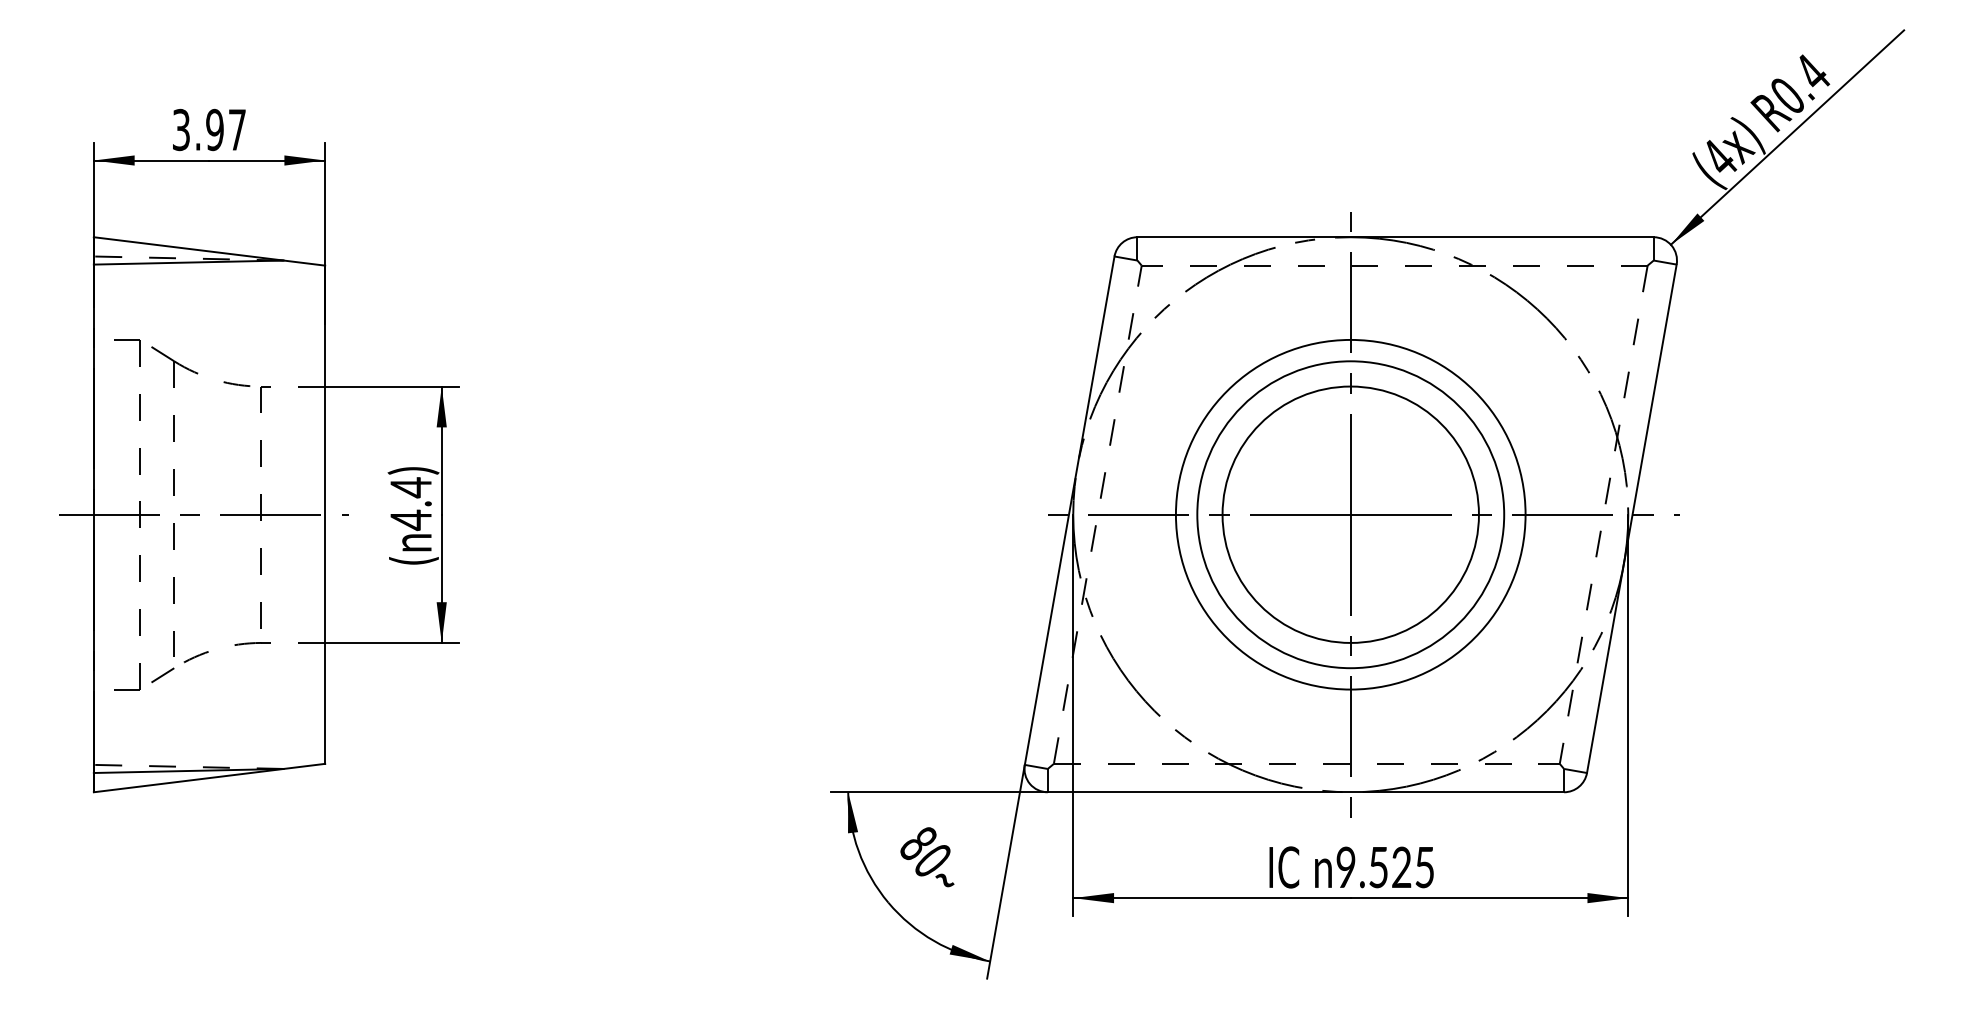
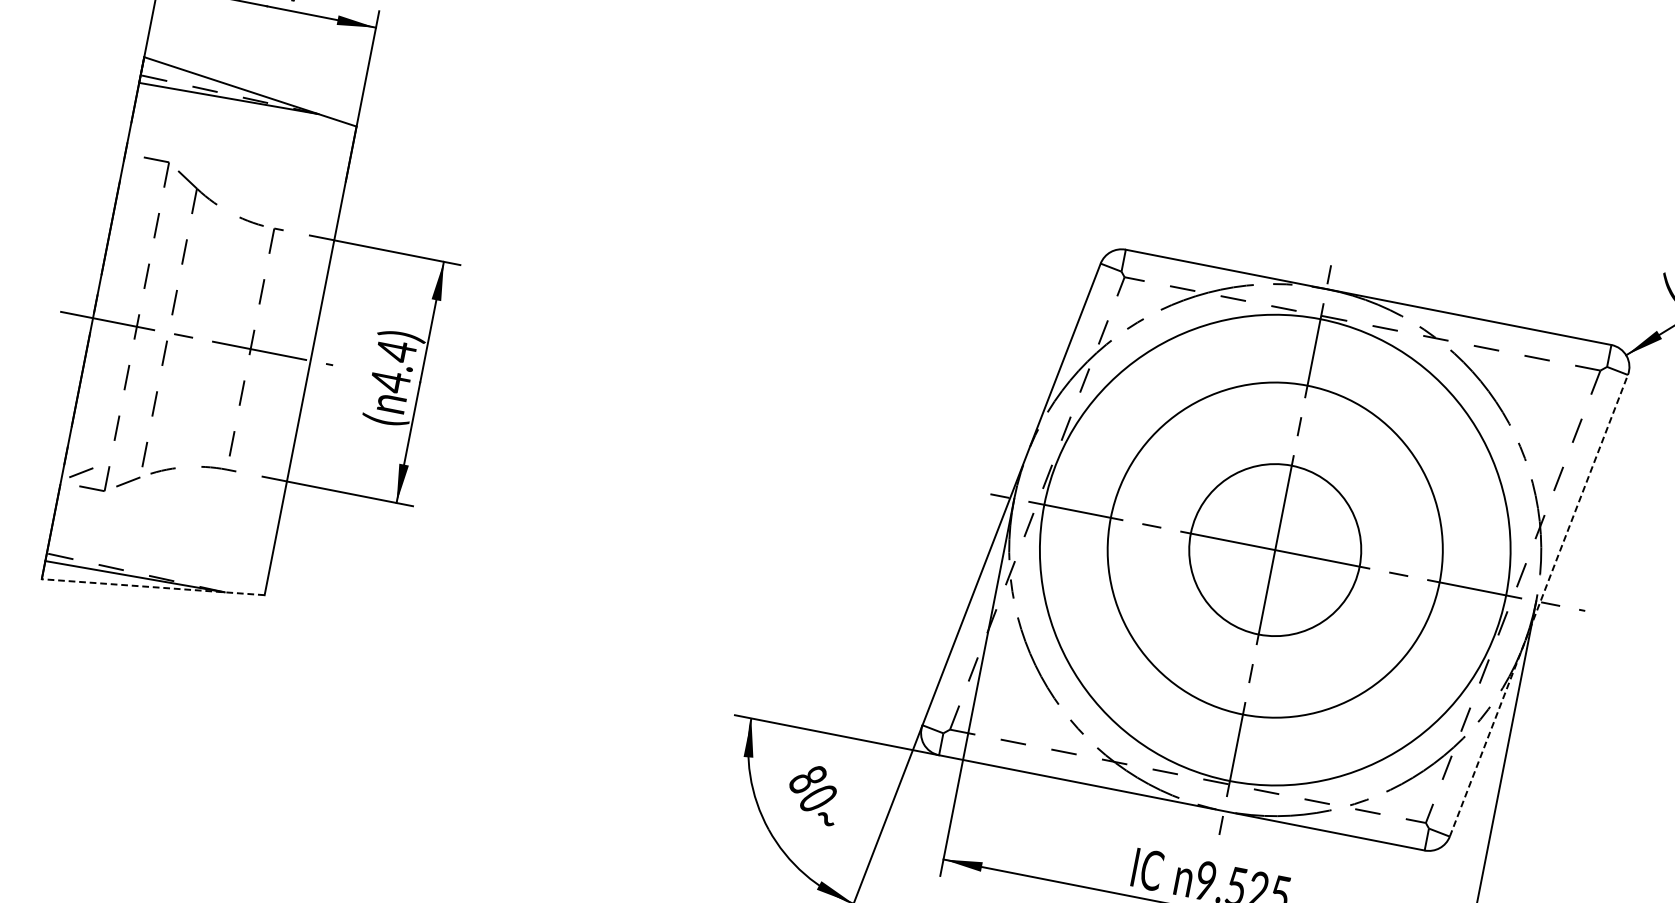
circle: (1350, 514) -> (1275, 549), size x0.7
circle: (1350, 514) -> (1275, 549), size x1.6
line: (1631, 518) -> (1538, 605), solid -> dashed
line: (112, 675) -> (80, 472), added
line: (209, 778) -> (153, 587), solid -> dashed

